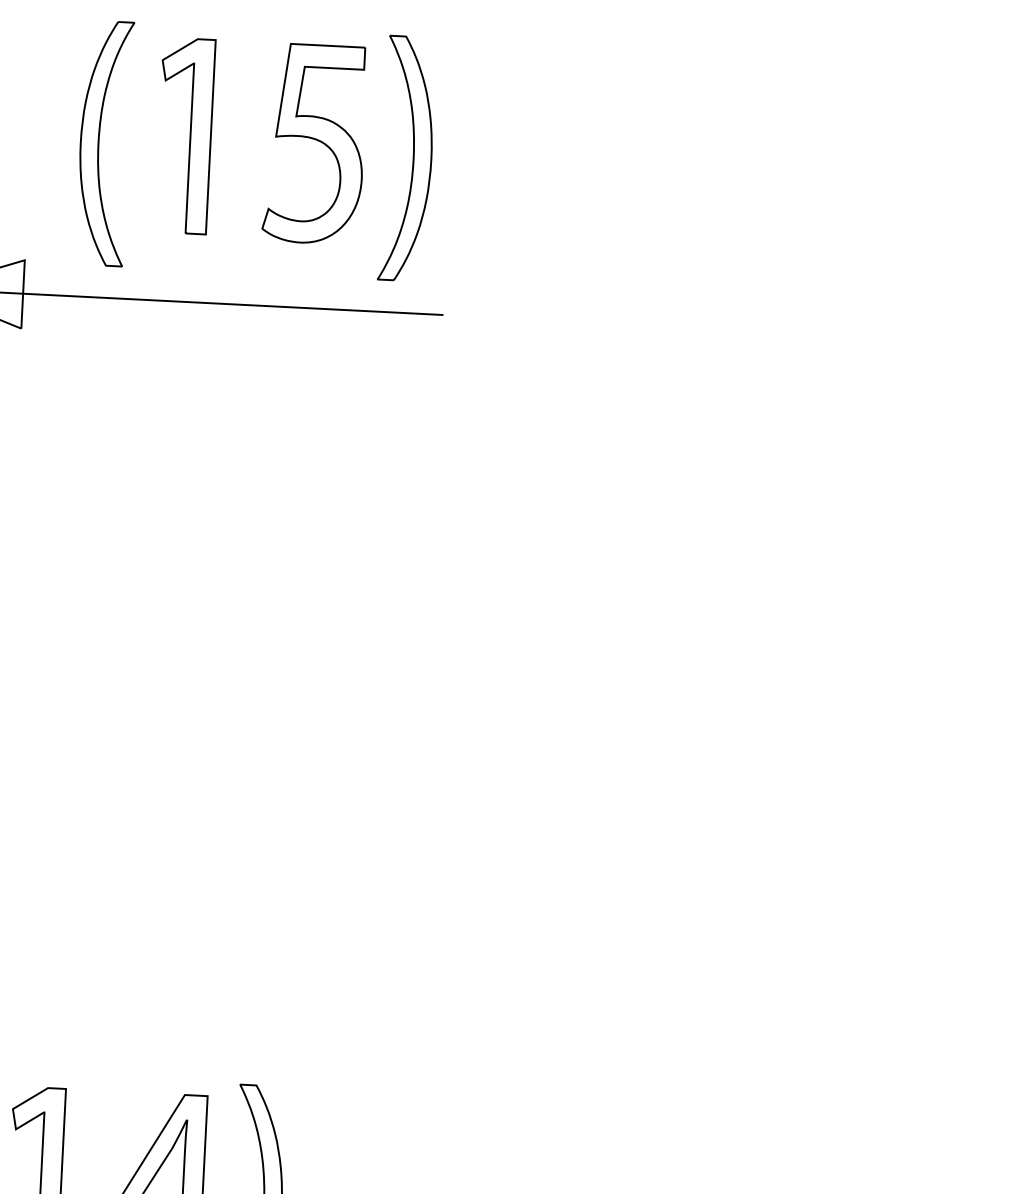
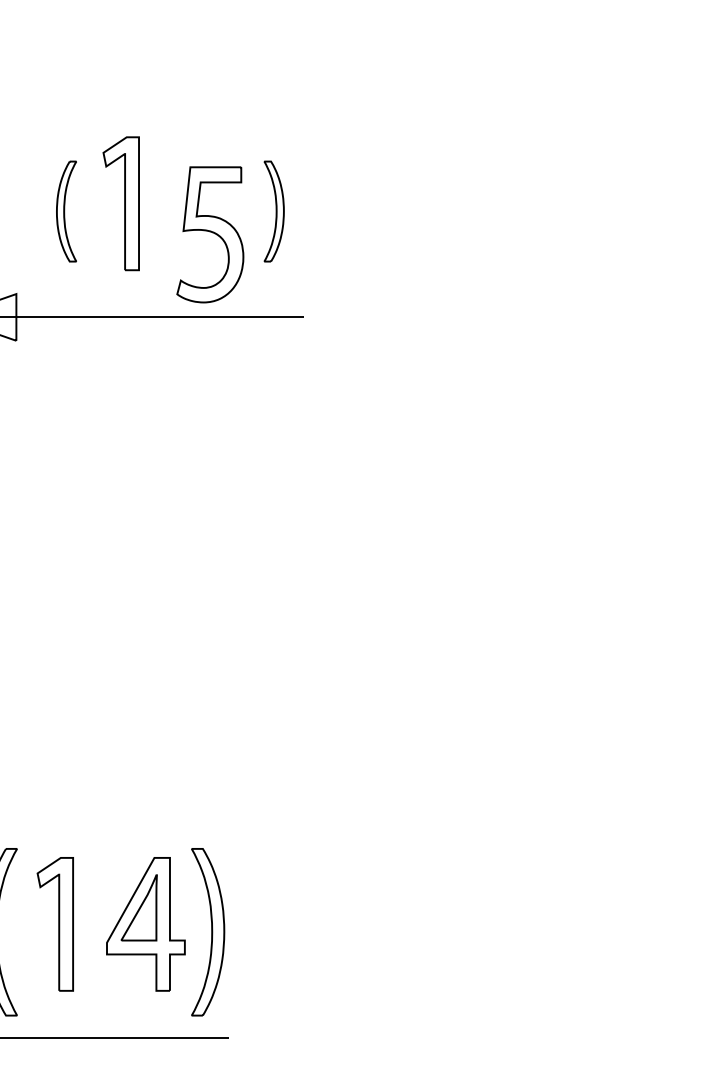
part: (104, 143) -> (66, 211), size x0.6
part: (315, 143) -> (210, 234), moved
part: (408, 158) -> (274, 211), size x0.6

